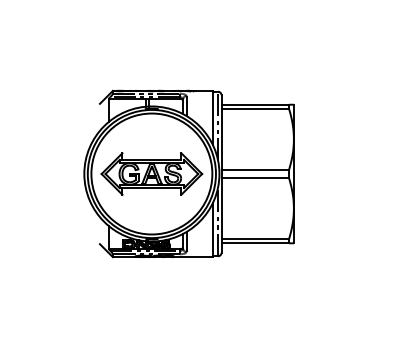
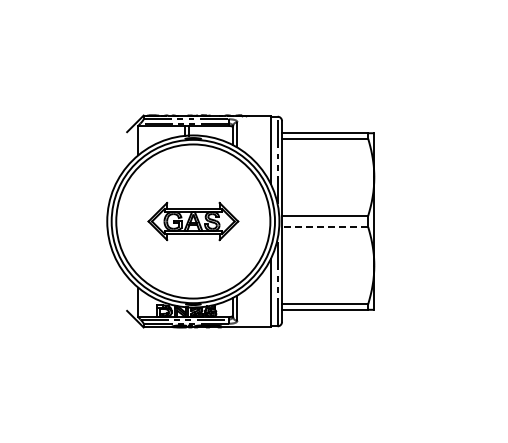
part: (152, 174) -> (193, 221), size x0.7
line: (254, 178) -> (324, 227), solid -> dashed

